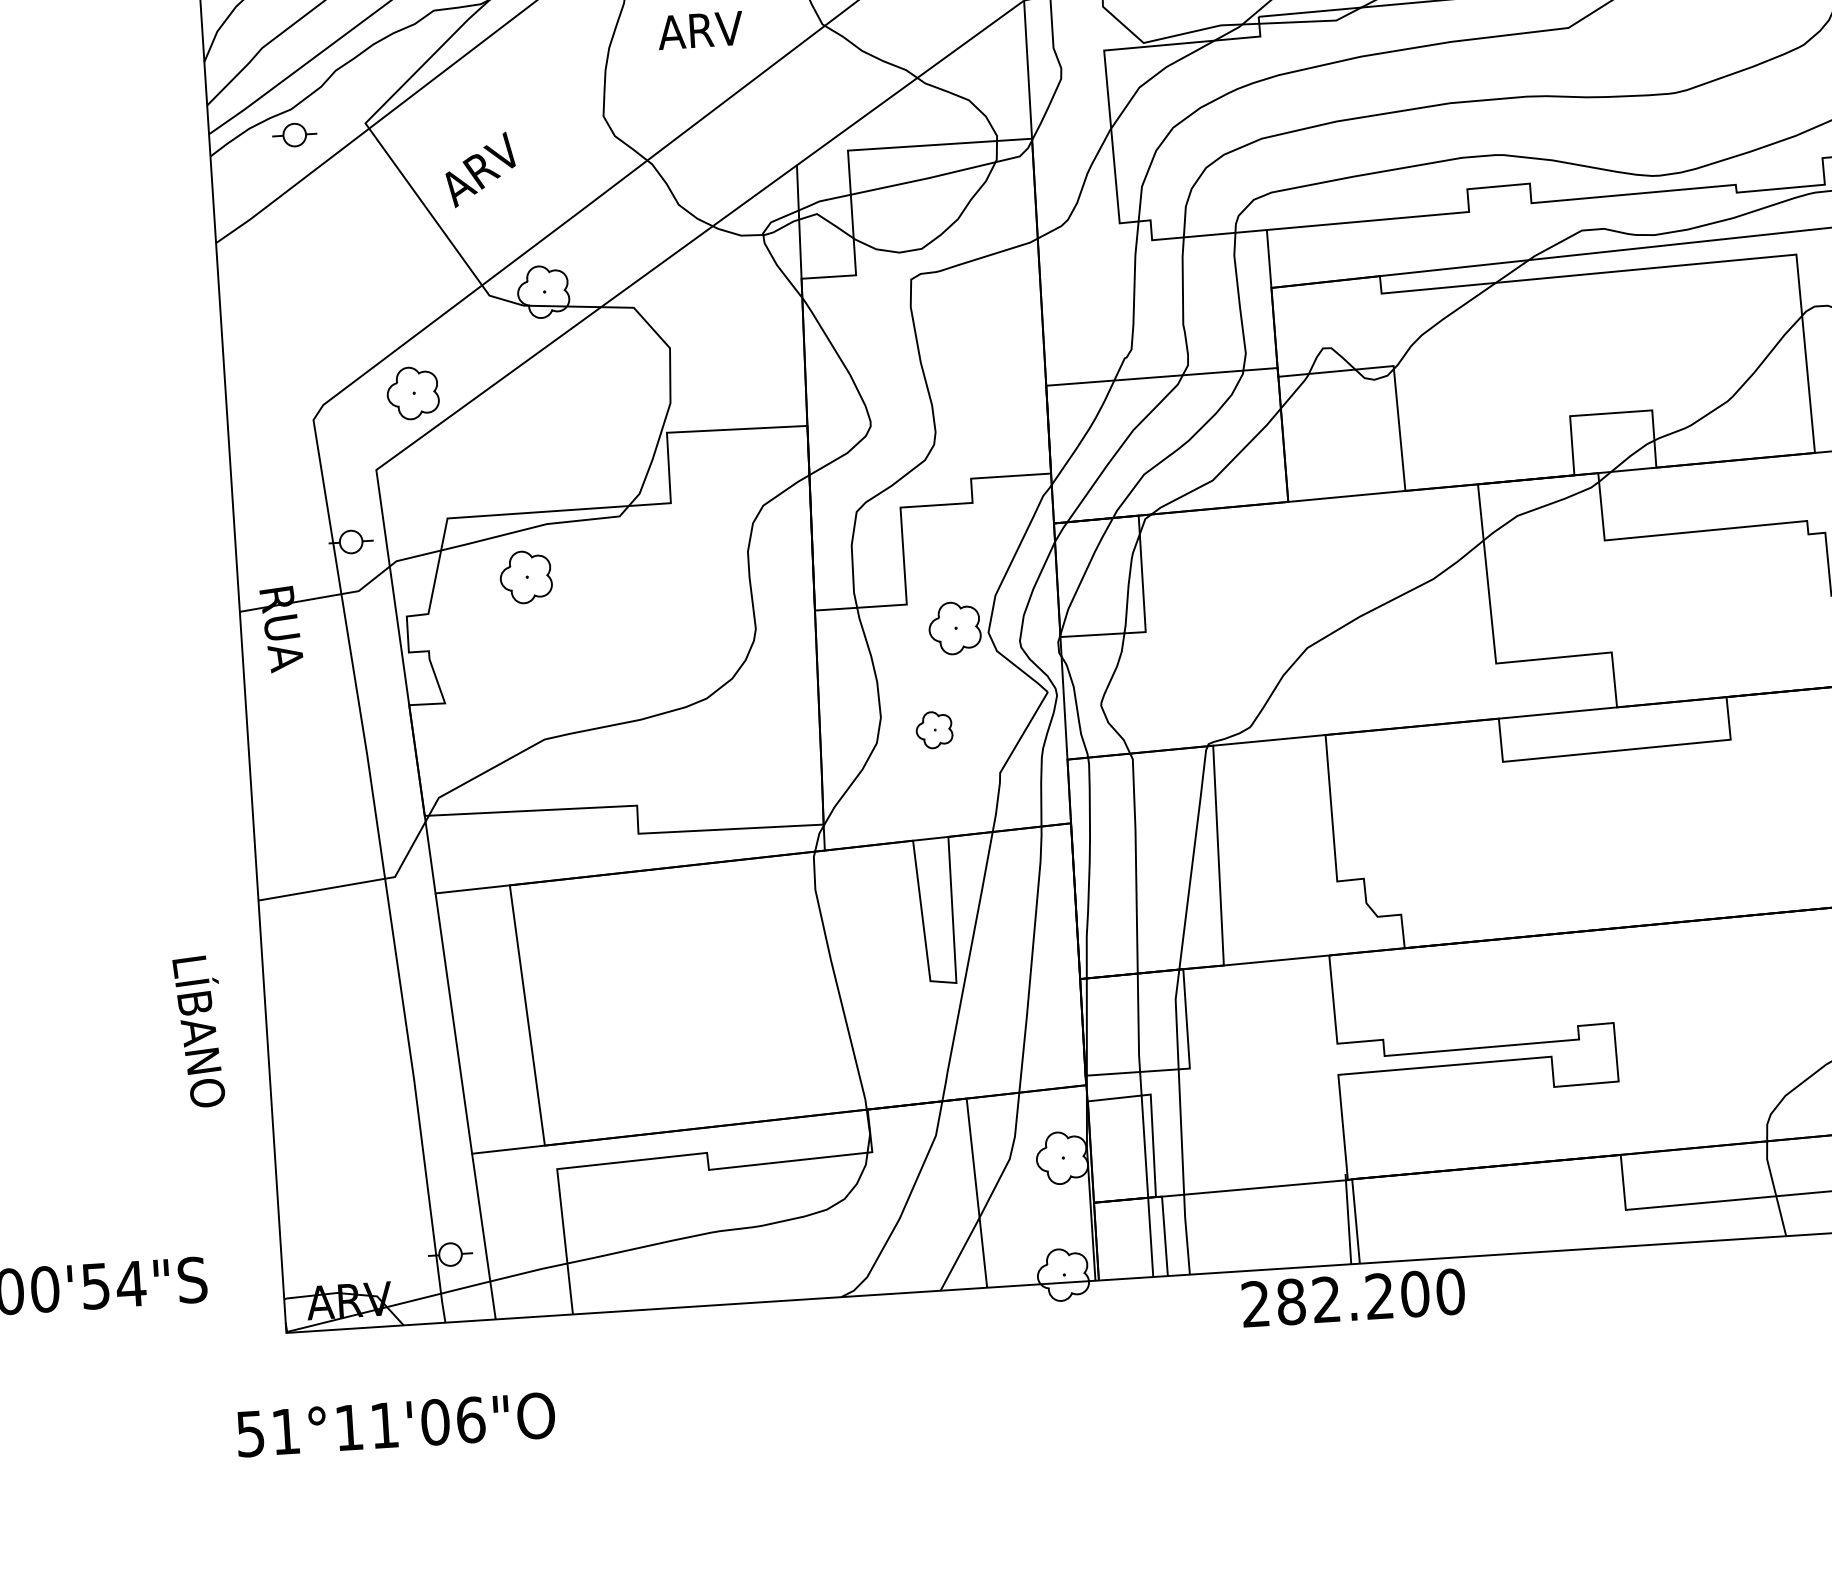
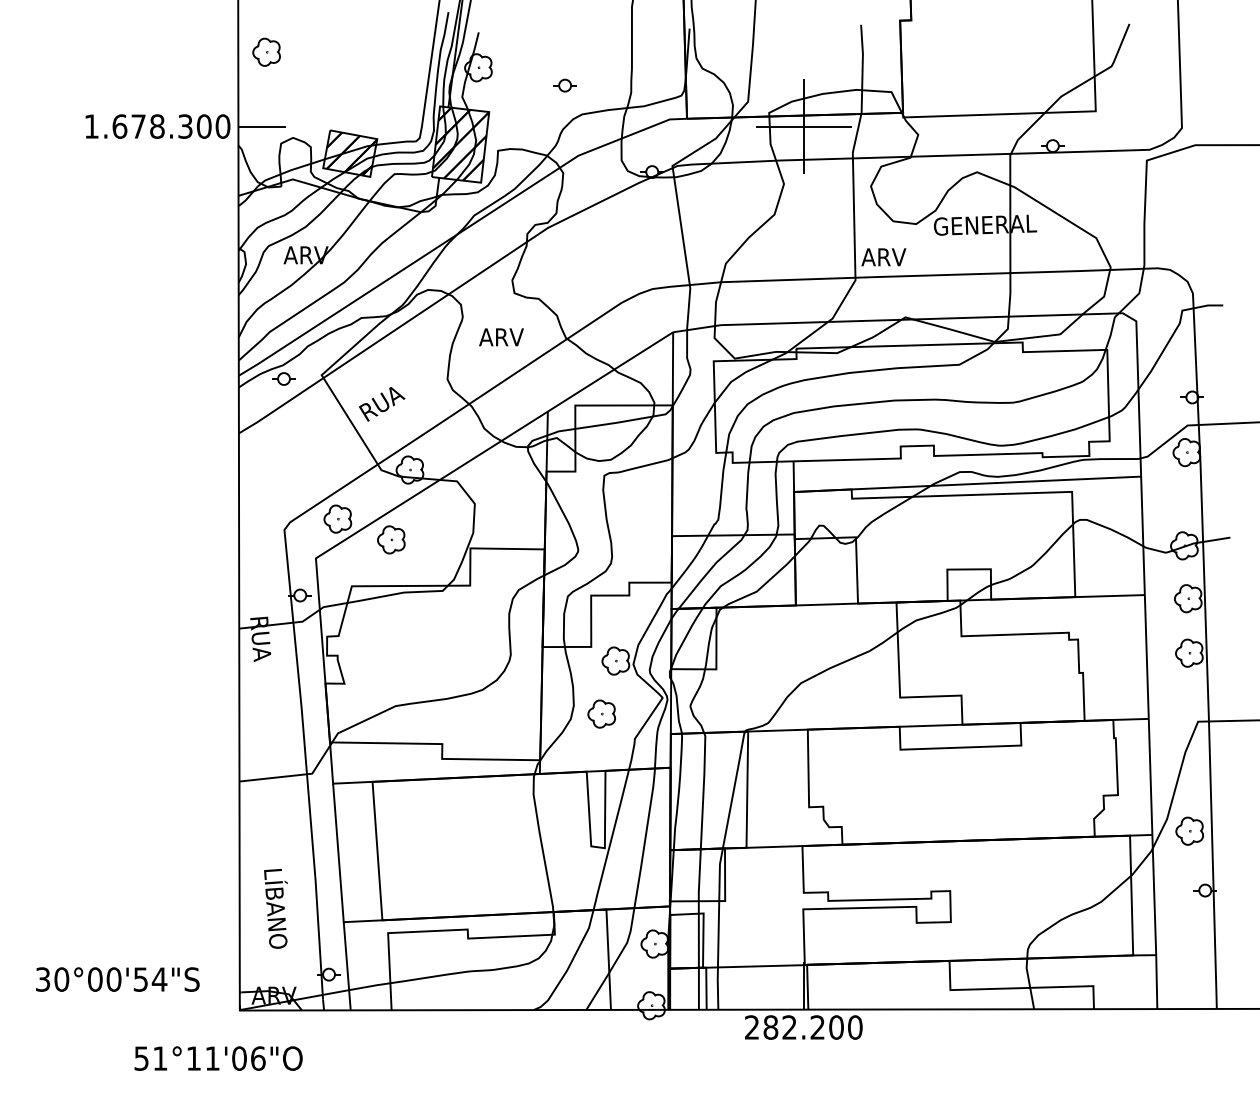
text: (481, 169) -> (381, 403), ARV -> RUA
part: (526, 576) -> (391, 539), moved
part: (934, 729) -> (601, 713), size x1.43
text: (198, 1031) -> (275, 908), moved
text: (395, 1424) -> (218, 1058), moved

